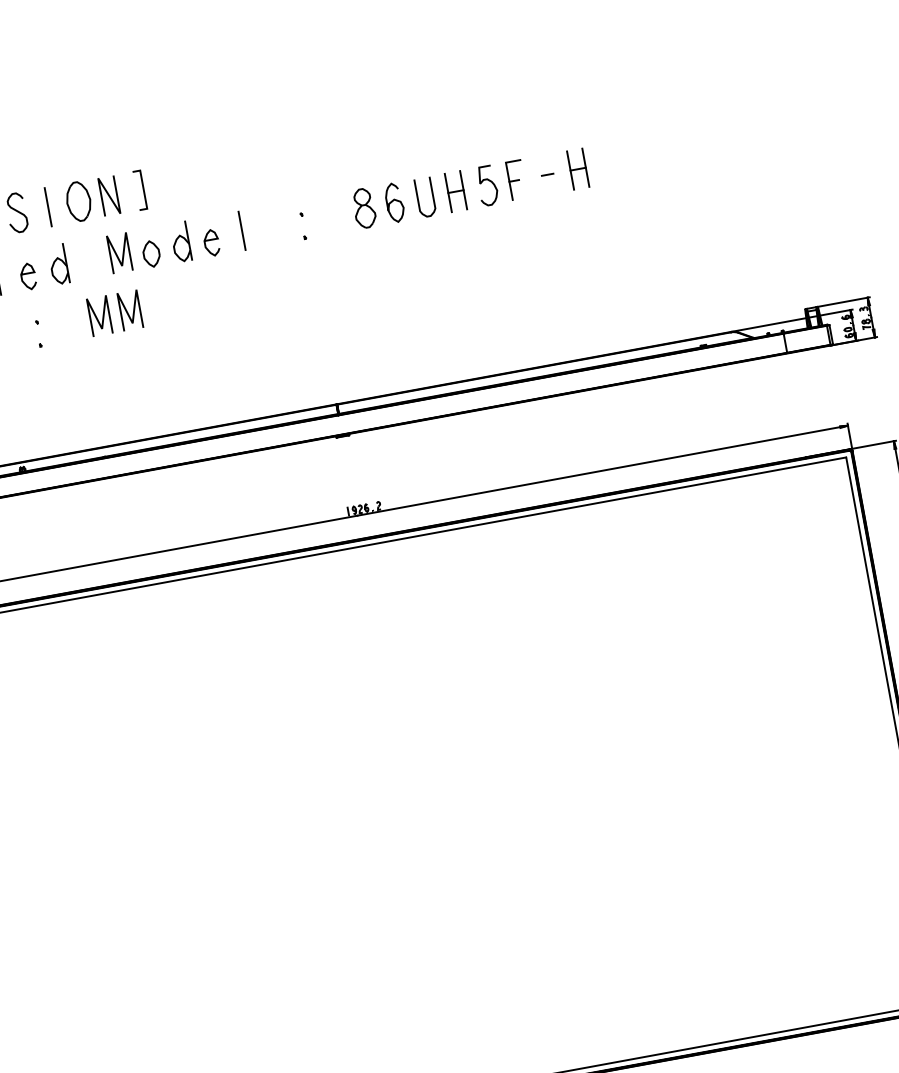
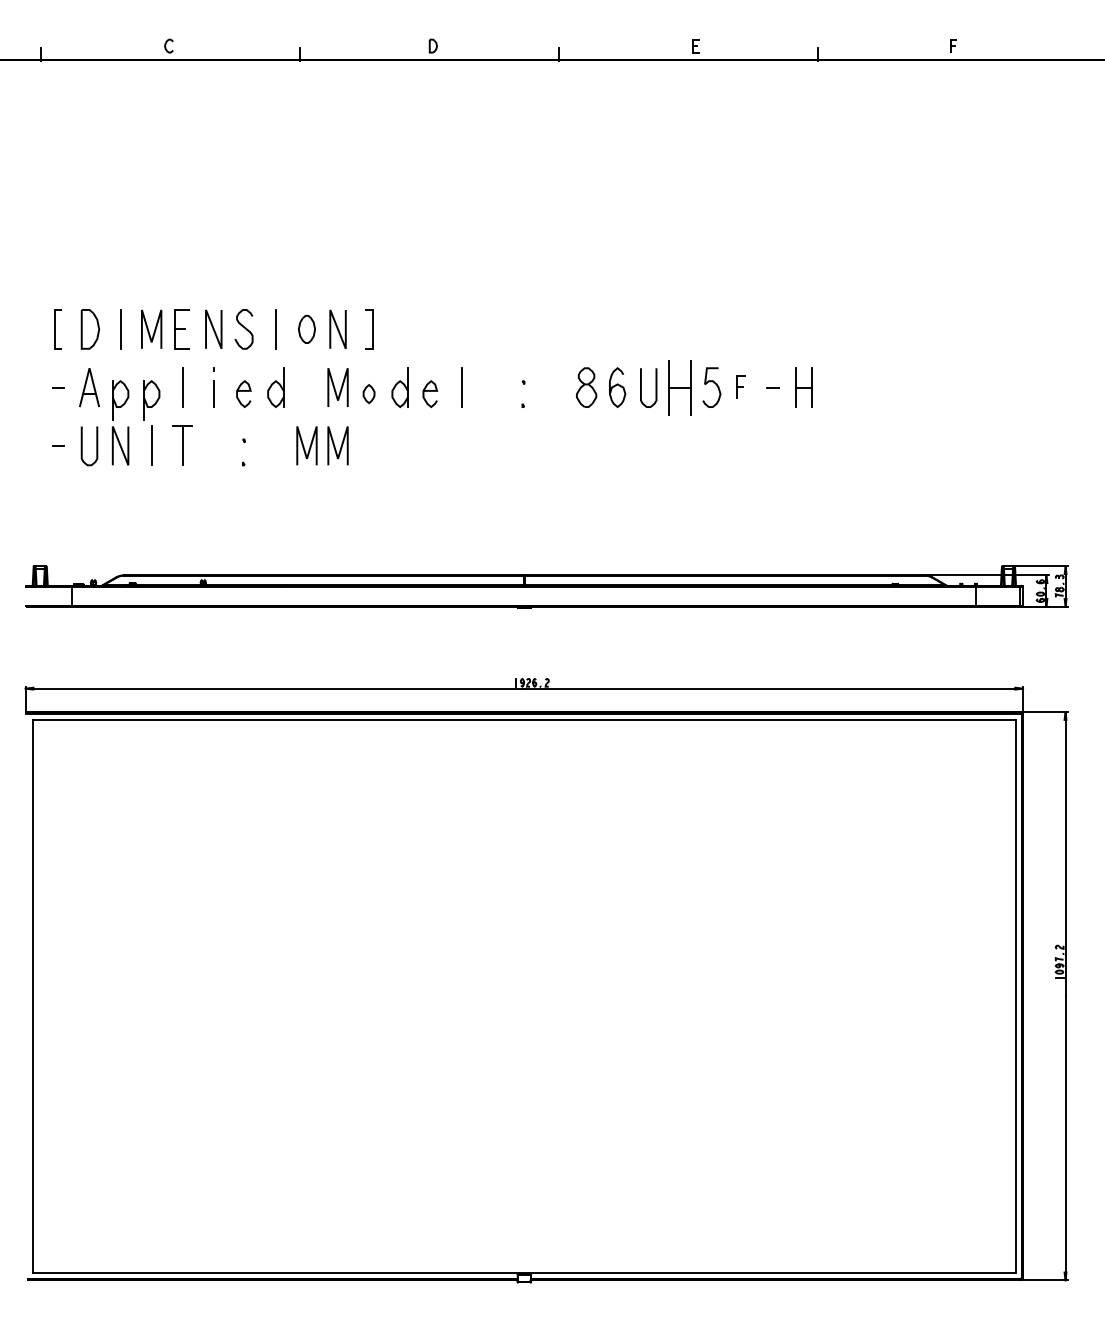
part: (516, 179) -> (741, 386), size x0.6
part: (455, 191) -> (679, 387), size x1.4
part: (78, 201) -> (306, 329), size x0.7
part: (150, 253) -> (368, 393), size x0.7

